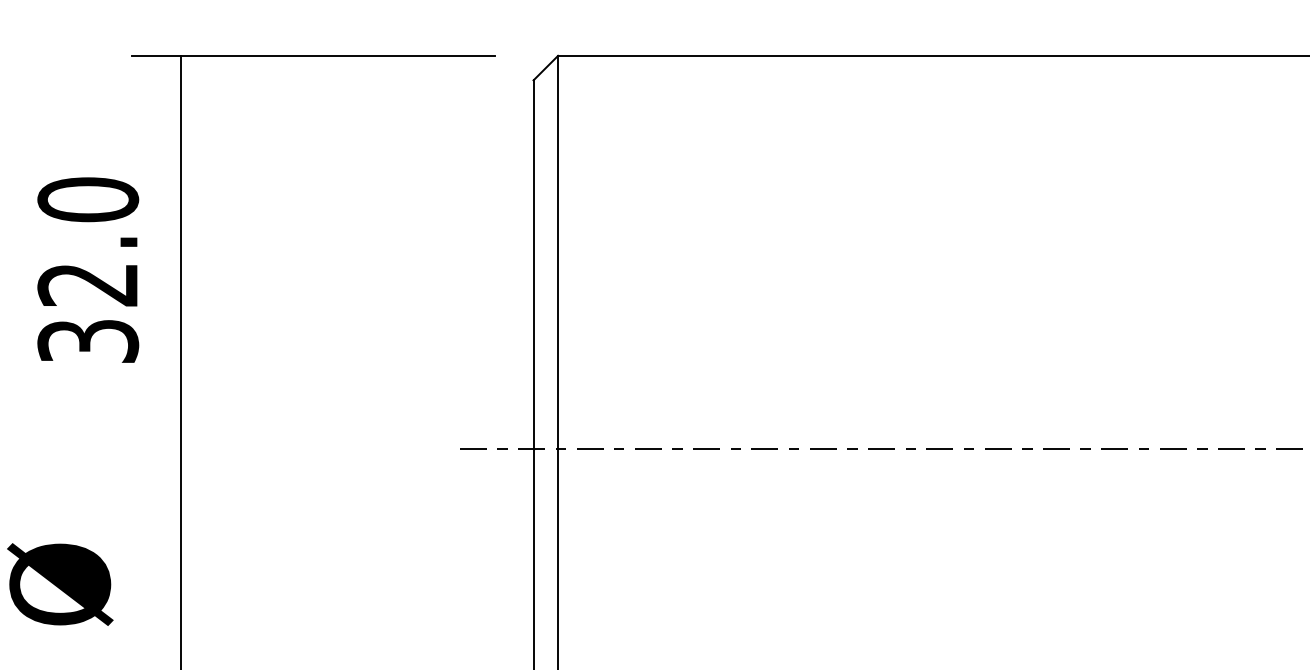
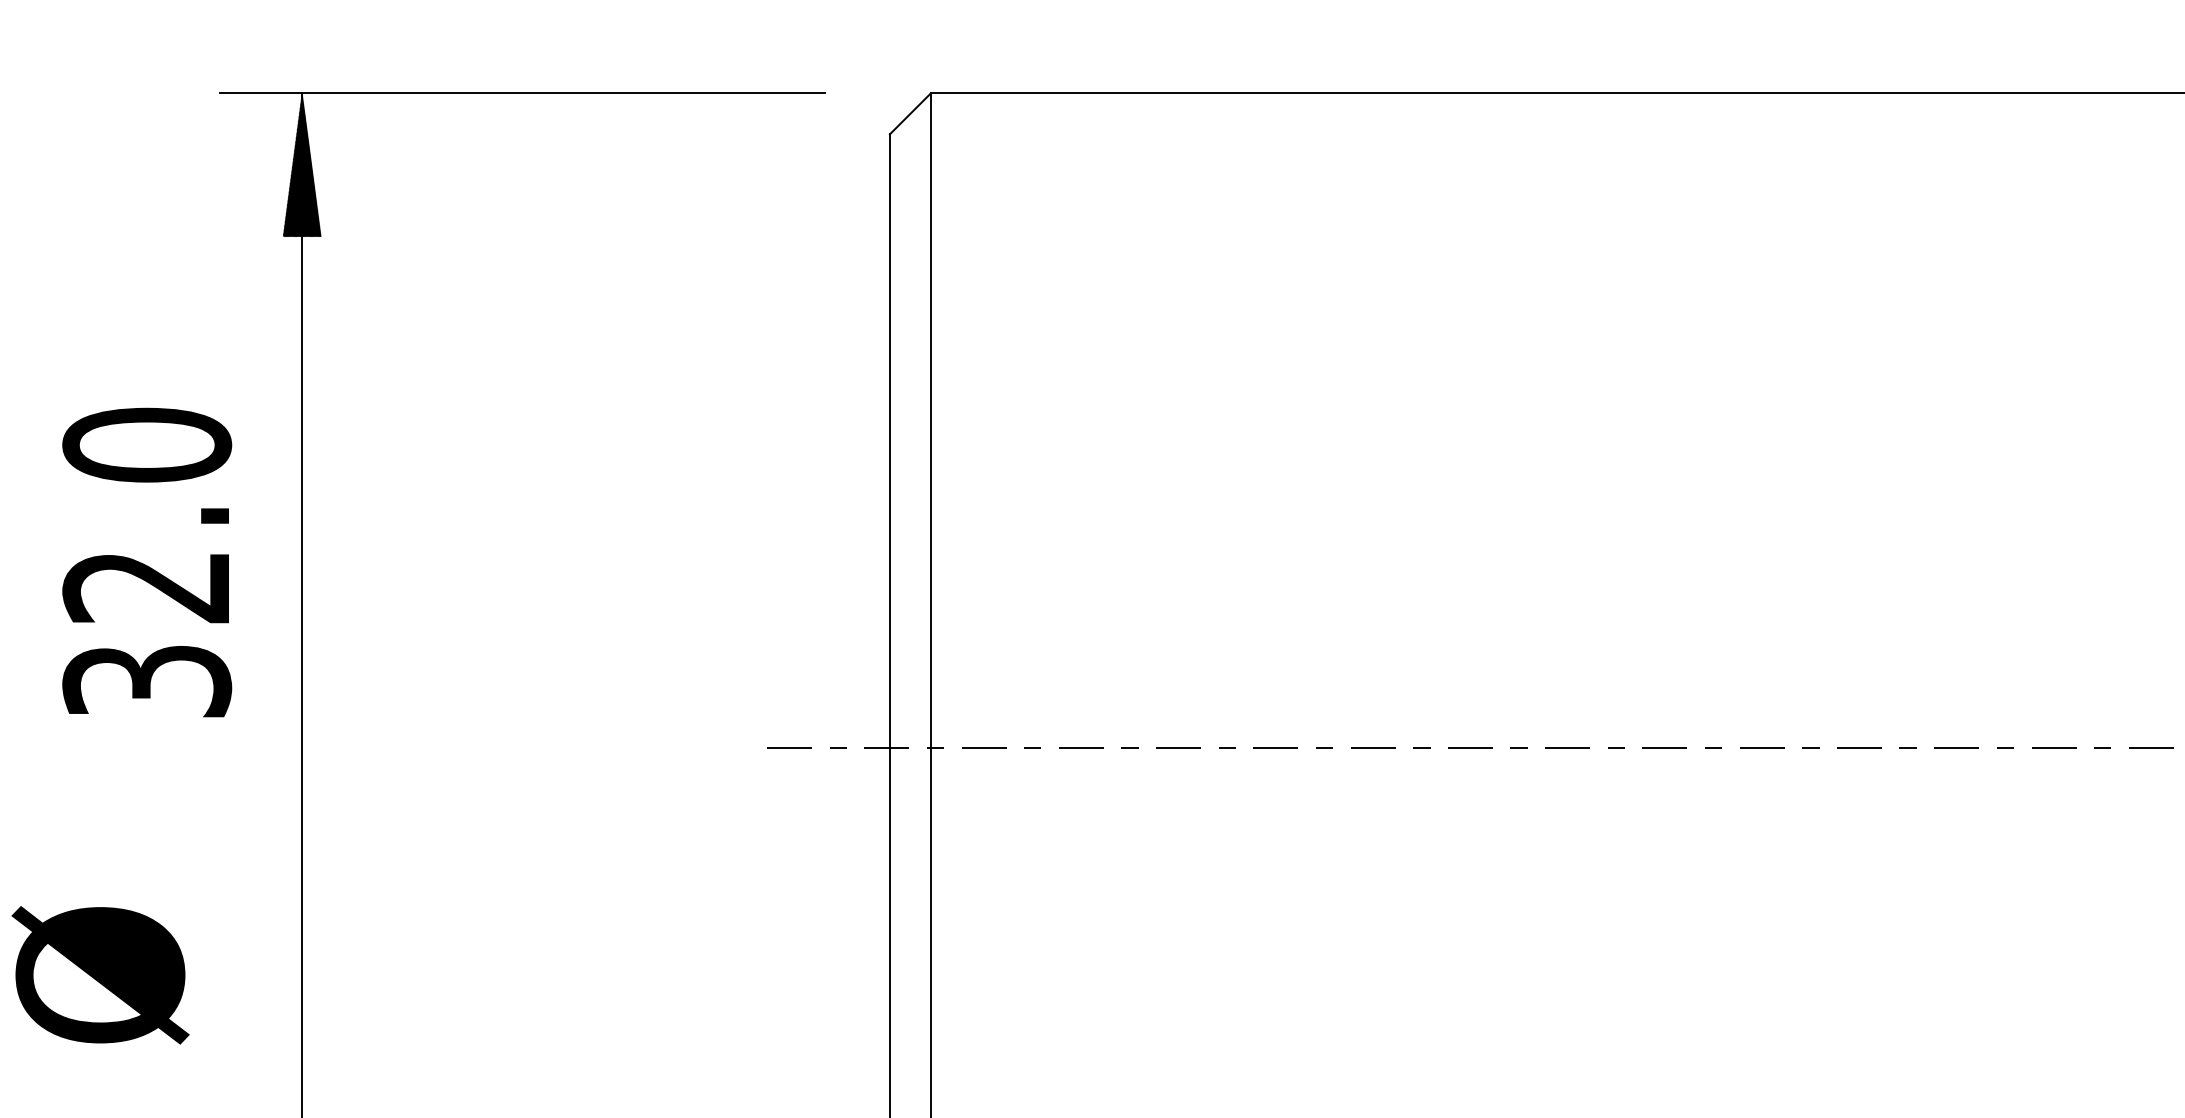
hatch: (180, 98) -> (301, 164), added
text: (88, 269) -> (147, 561), moved

